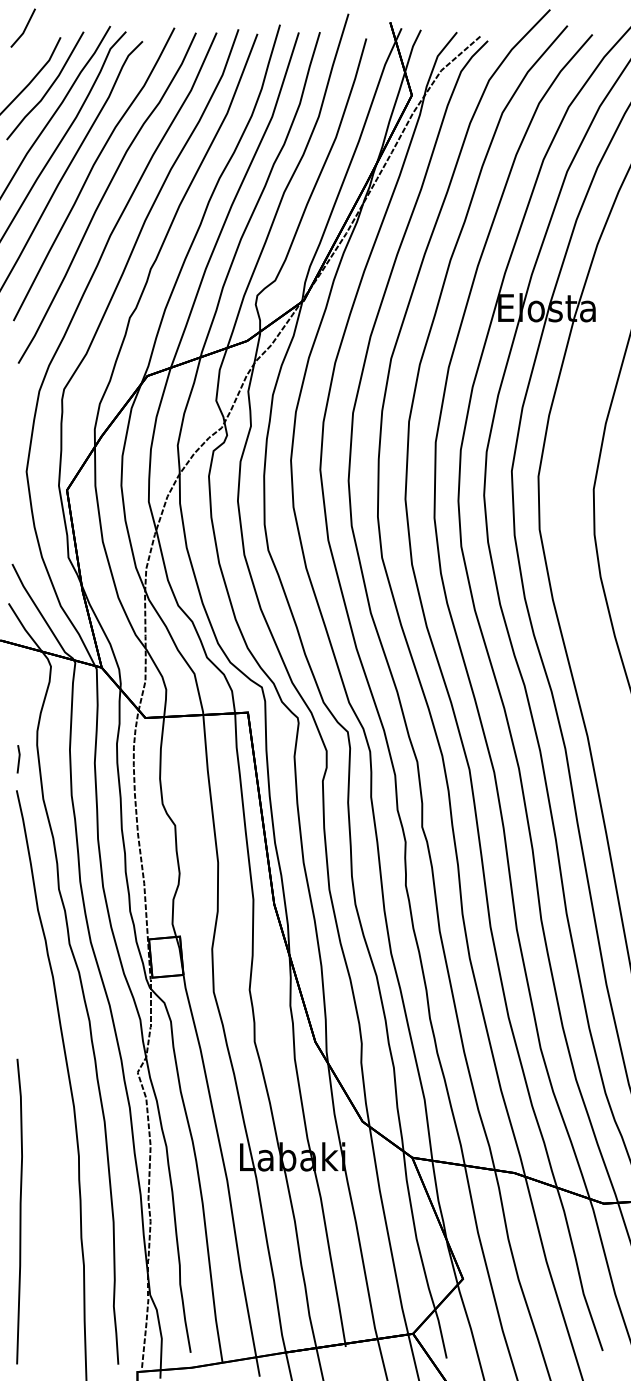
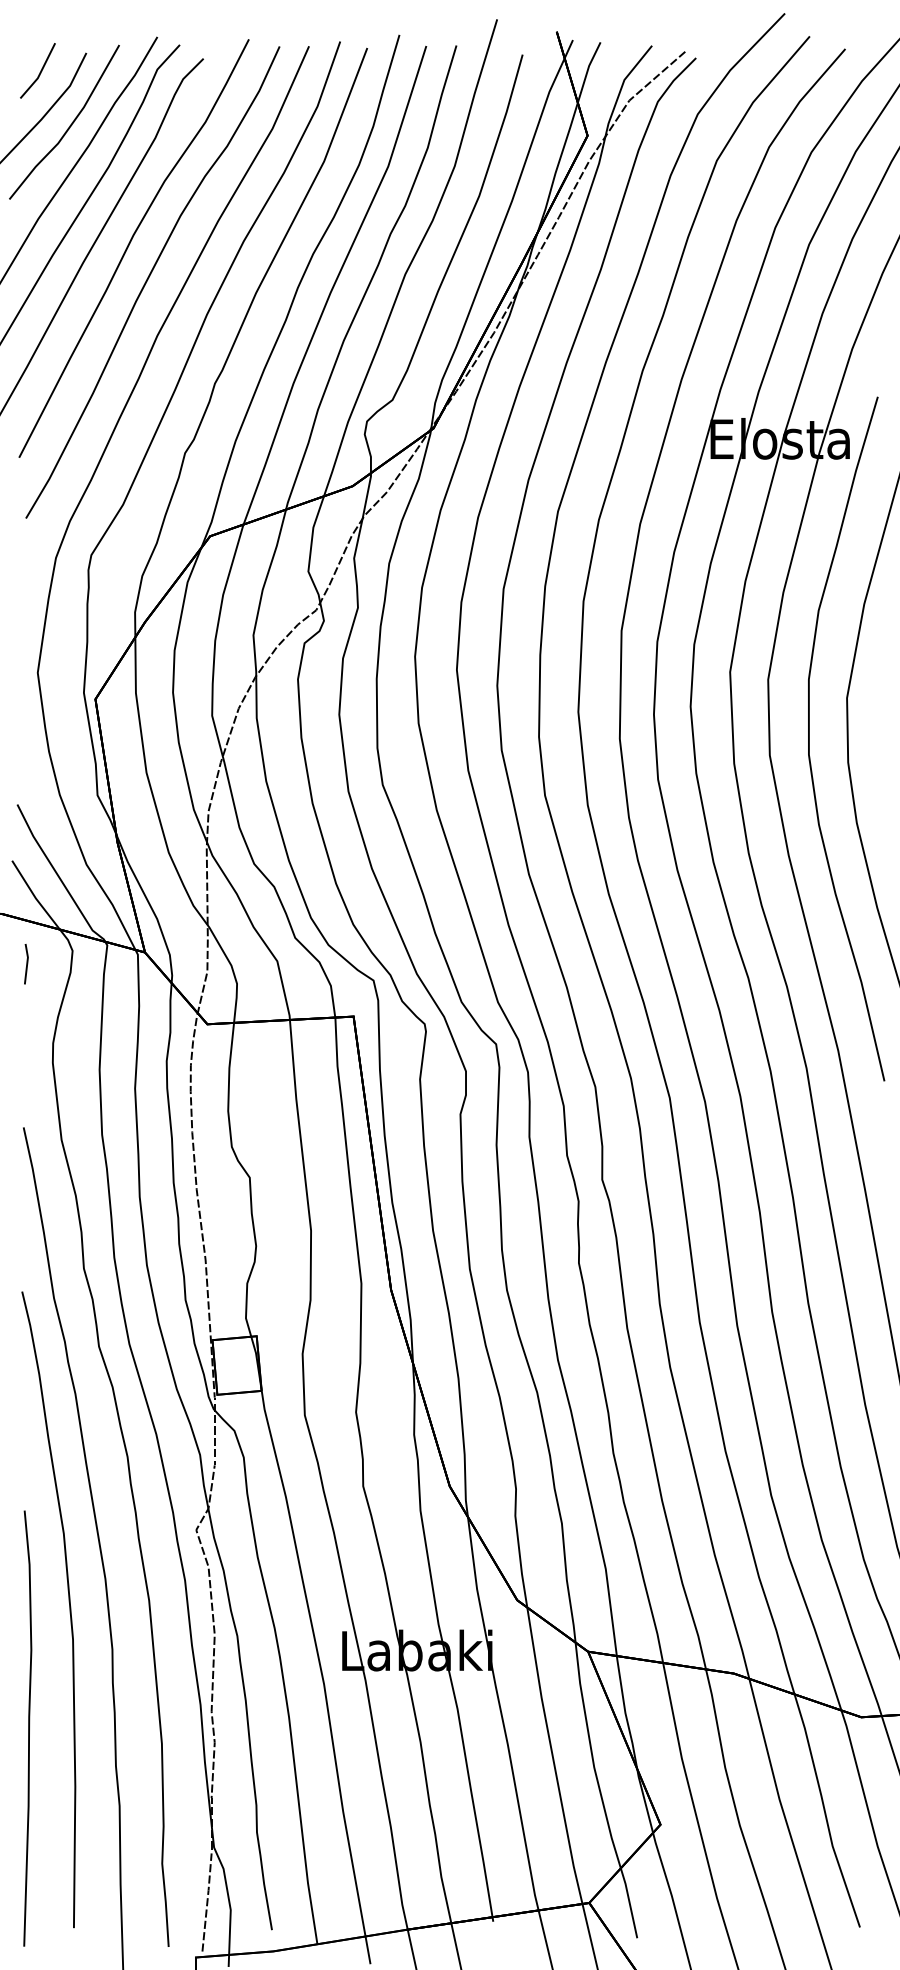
line: (24, 29) -> (39, 72), moved
curve: (567, 517) -> (809, 738), added
line: (18, 759) -> (26, 964), moved
curve: (48, 1128) -> (69, 1609), added

